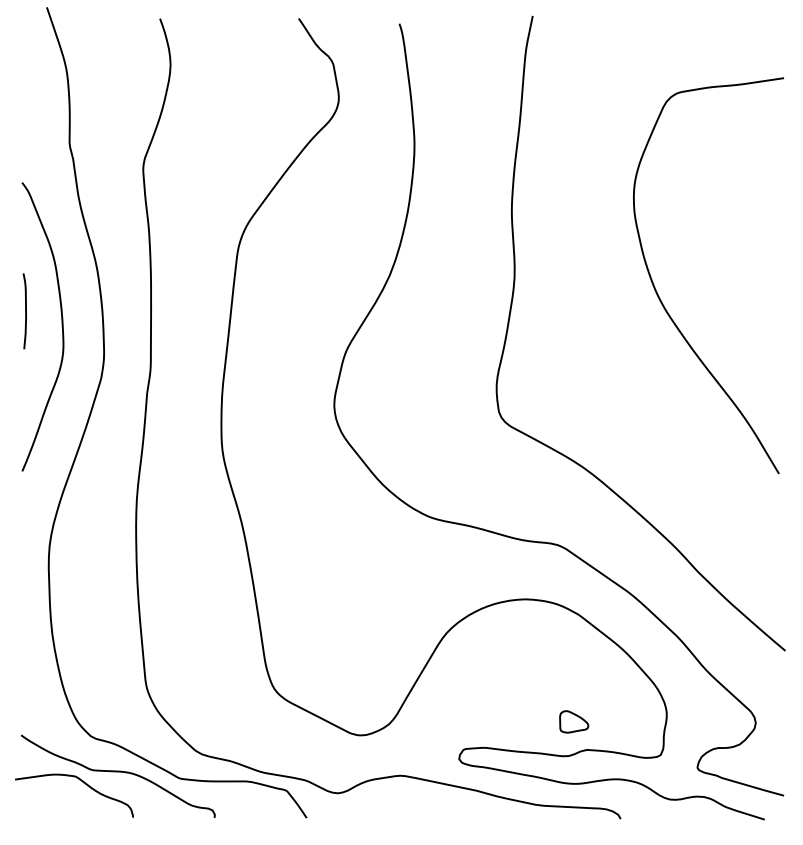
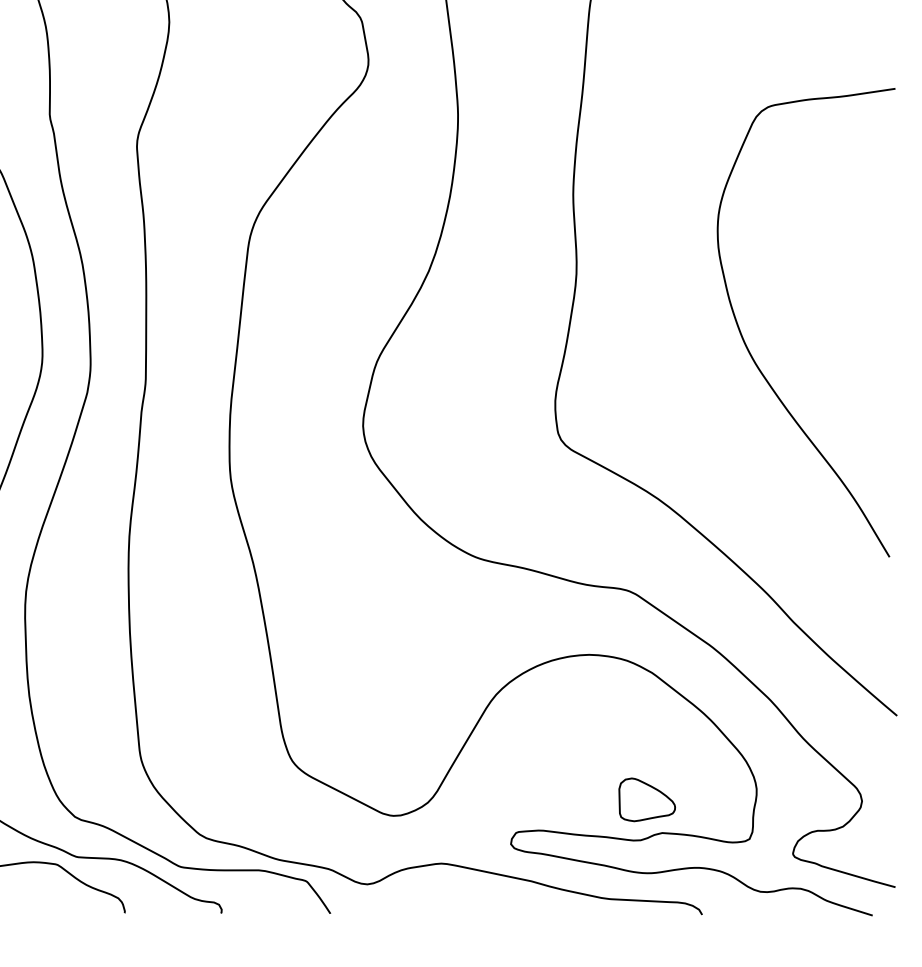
curve: (660, 298) -> (749, 349), moved
part: (573, 721) -> (646, 799), size x1.67

